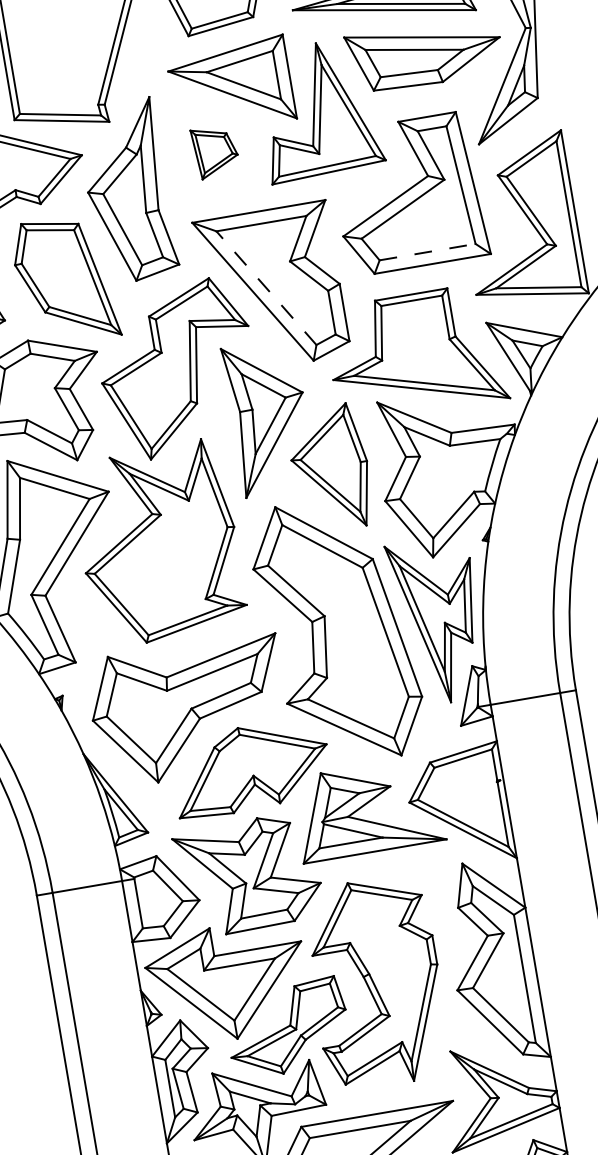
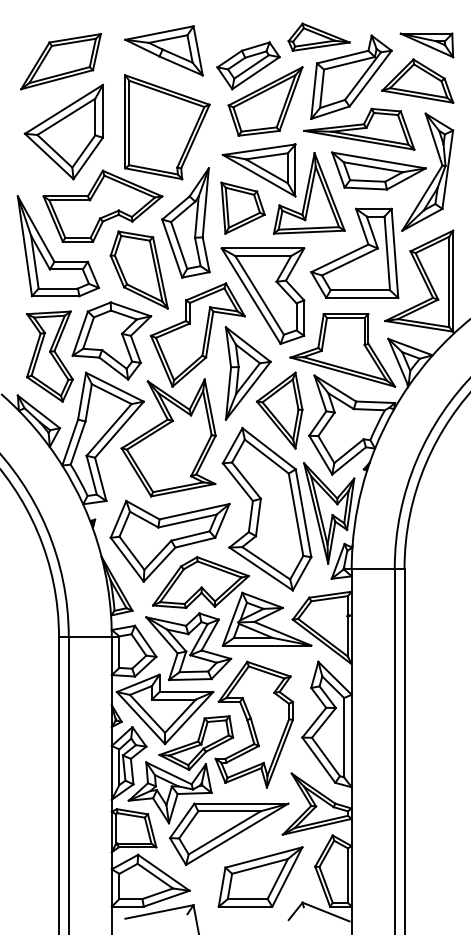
part: (214, 150) -> (242, 207), size x1.67
line: (427, 252) -> (360, 290), dashed -> solid
line: (265, 286) -> (259, 294), dashed -> solid

